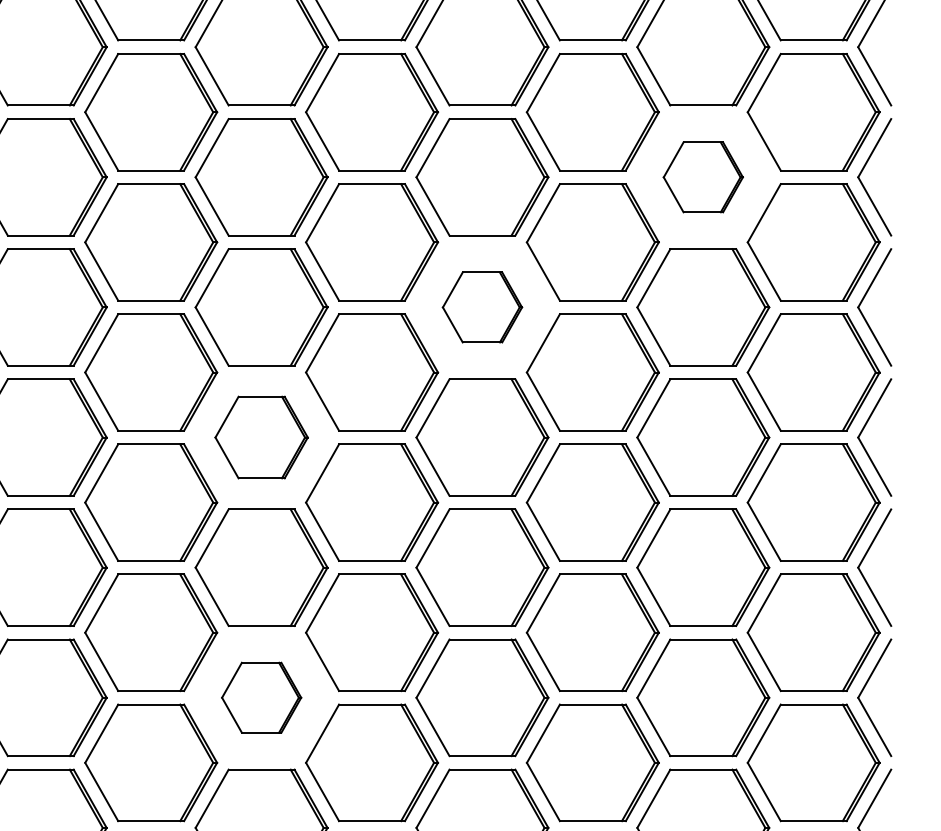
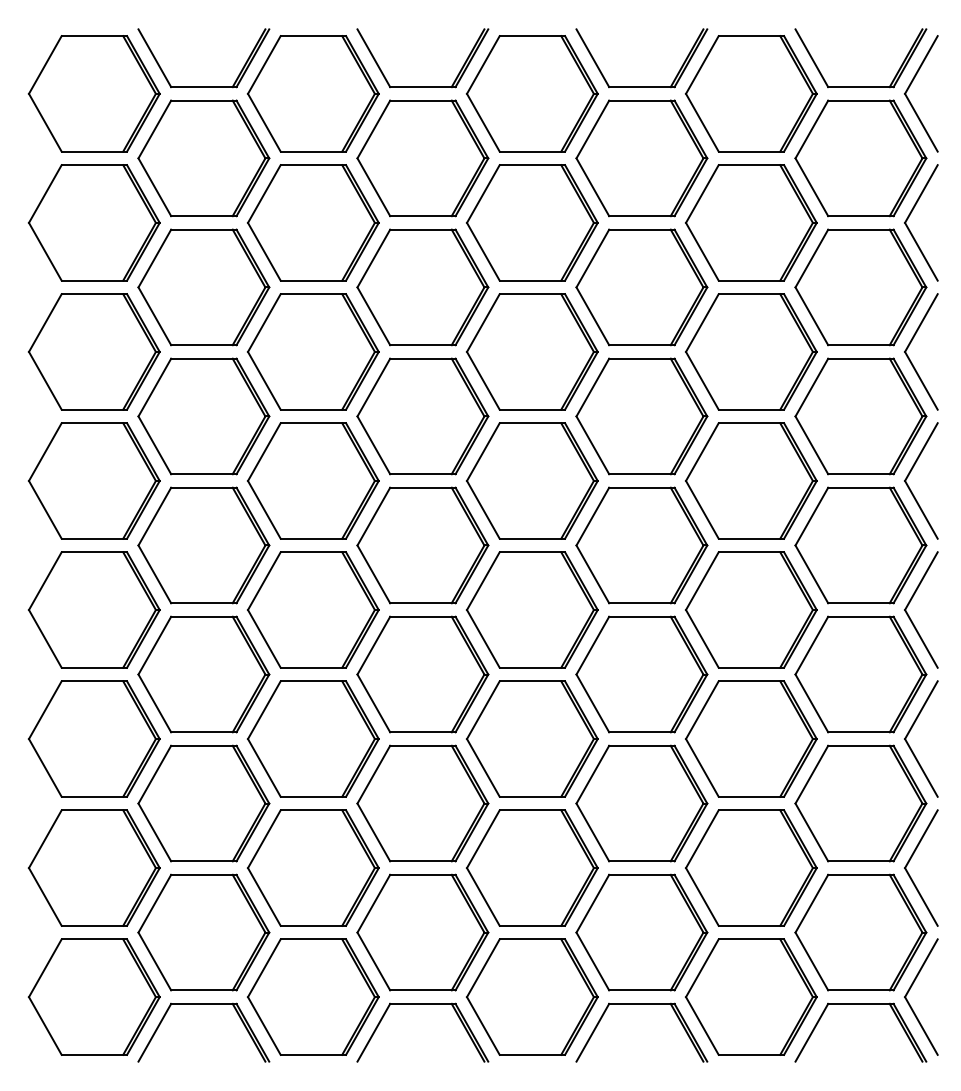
part: (703, 176) -> (751, 351), size x1.67
part: (482, 306) -> (532, 480), size x1.67
part: (261, 437) -> (313, 609), size x1.43
part: (261, 697) -> (313, 867), size x1.67

